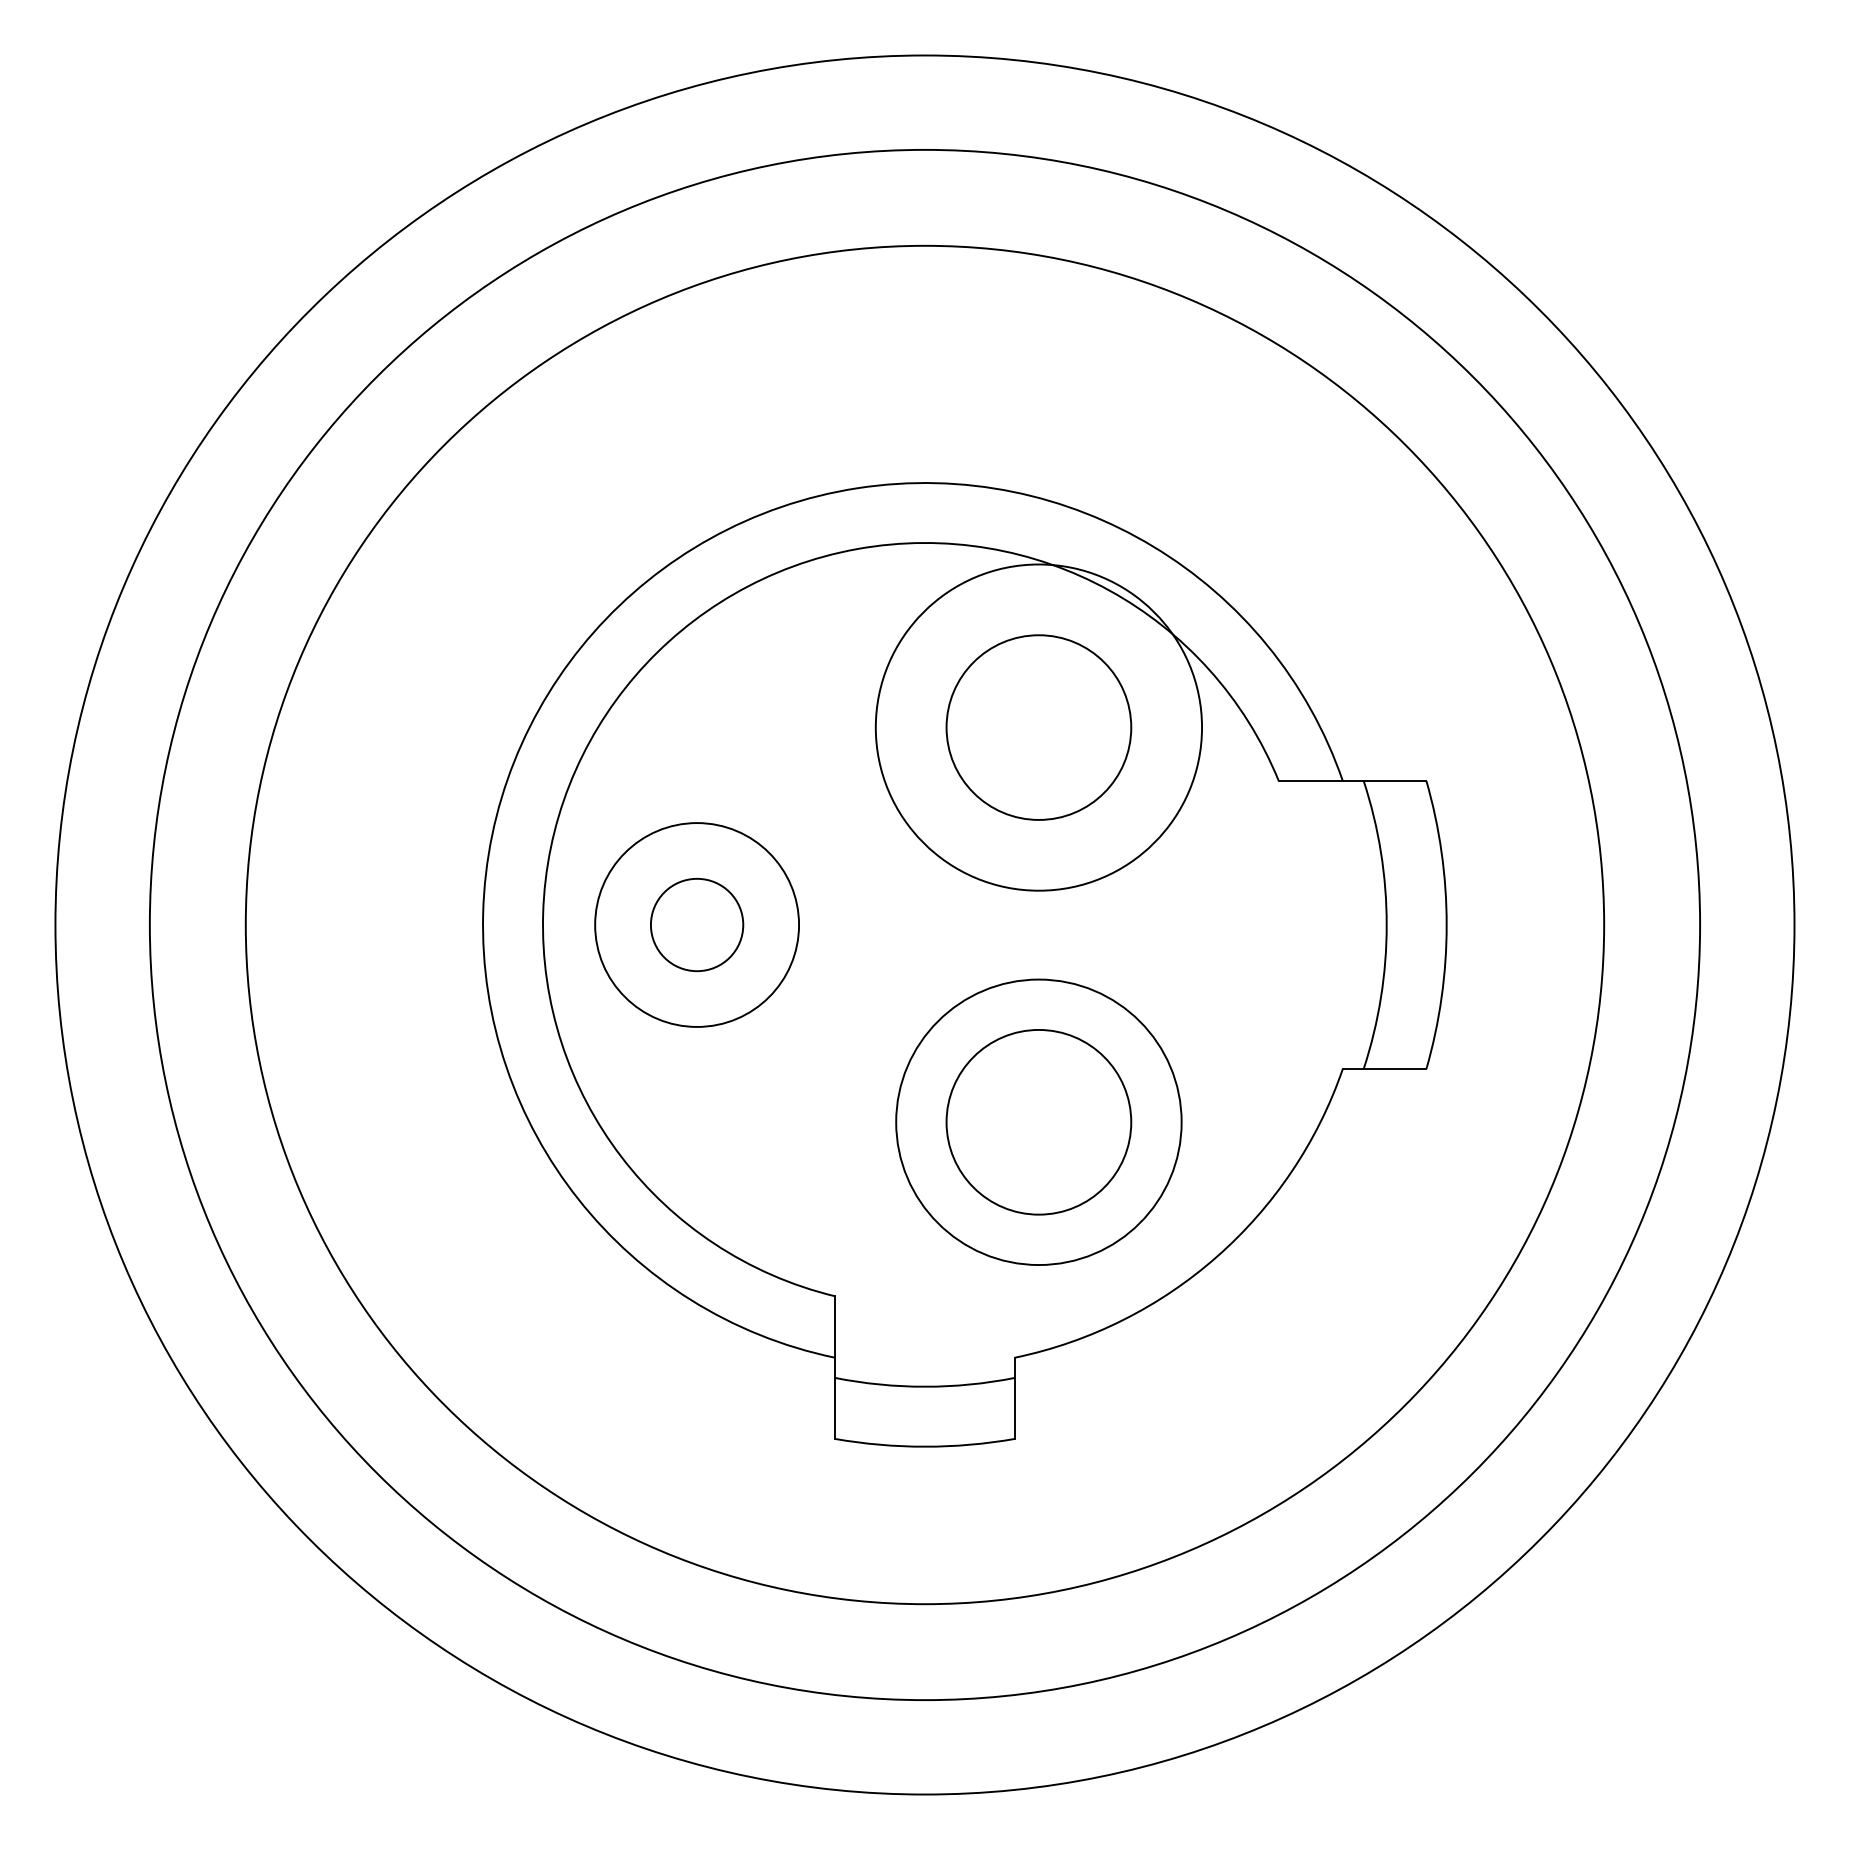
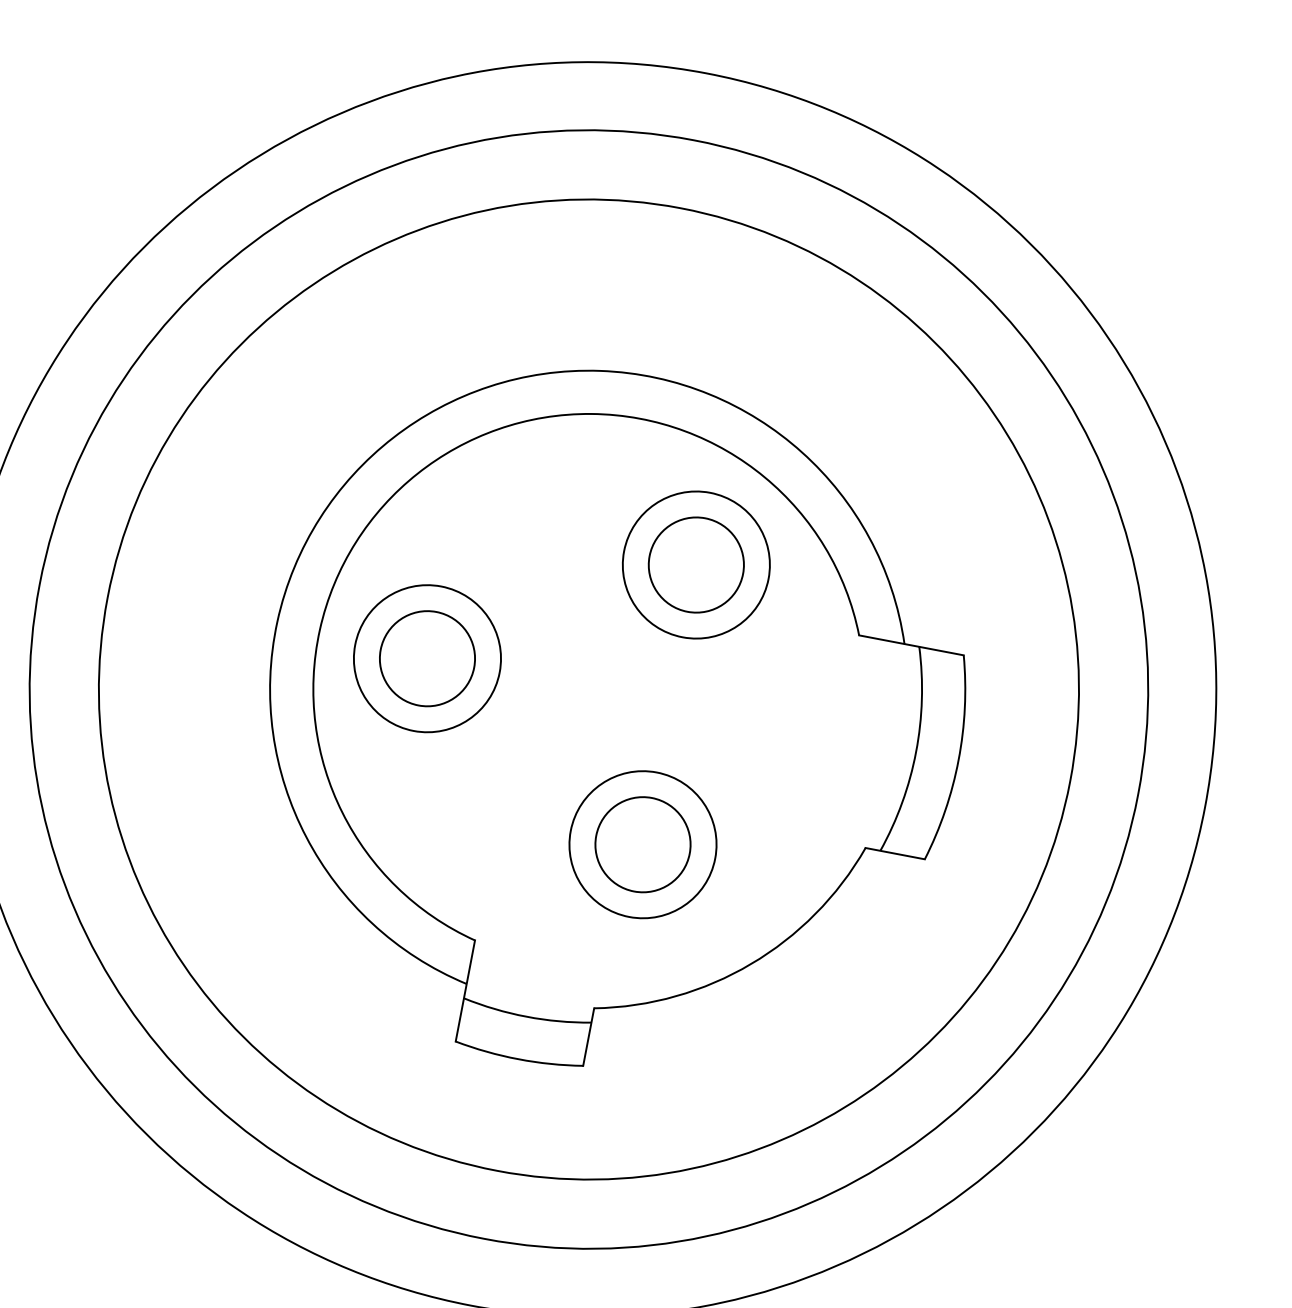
circle: (1038, 727) -> (696, 564), size x0.62
circle: (1038, 727) -> (696, 564), size x0.71
circle: (697, 924) -> (427, 658), size x1.43
circle: (1038, 1122) -> (642, 844), size x0.71
circle: (1038, 1122) -> (642, 844), size x0.71

